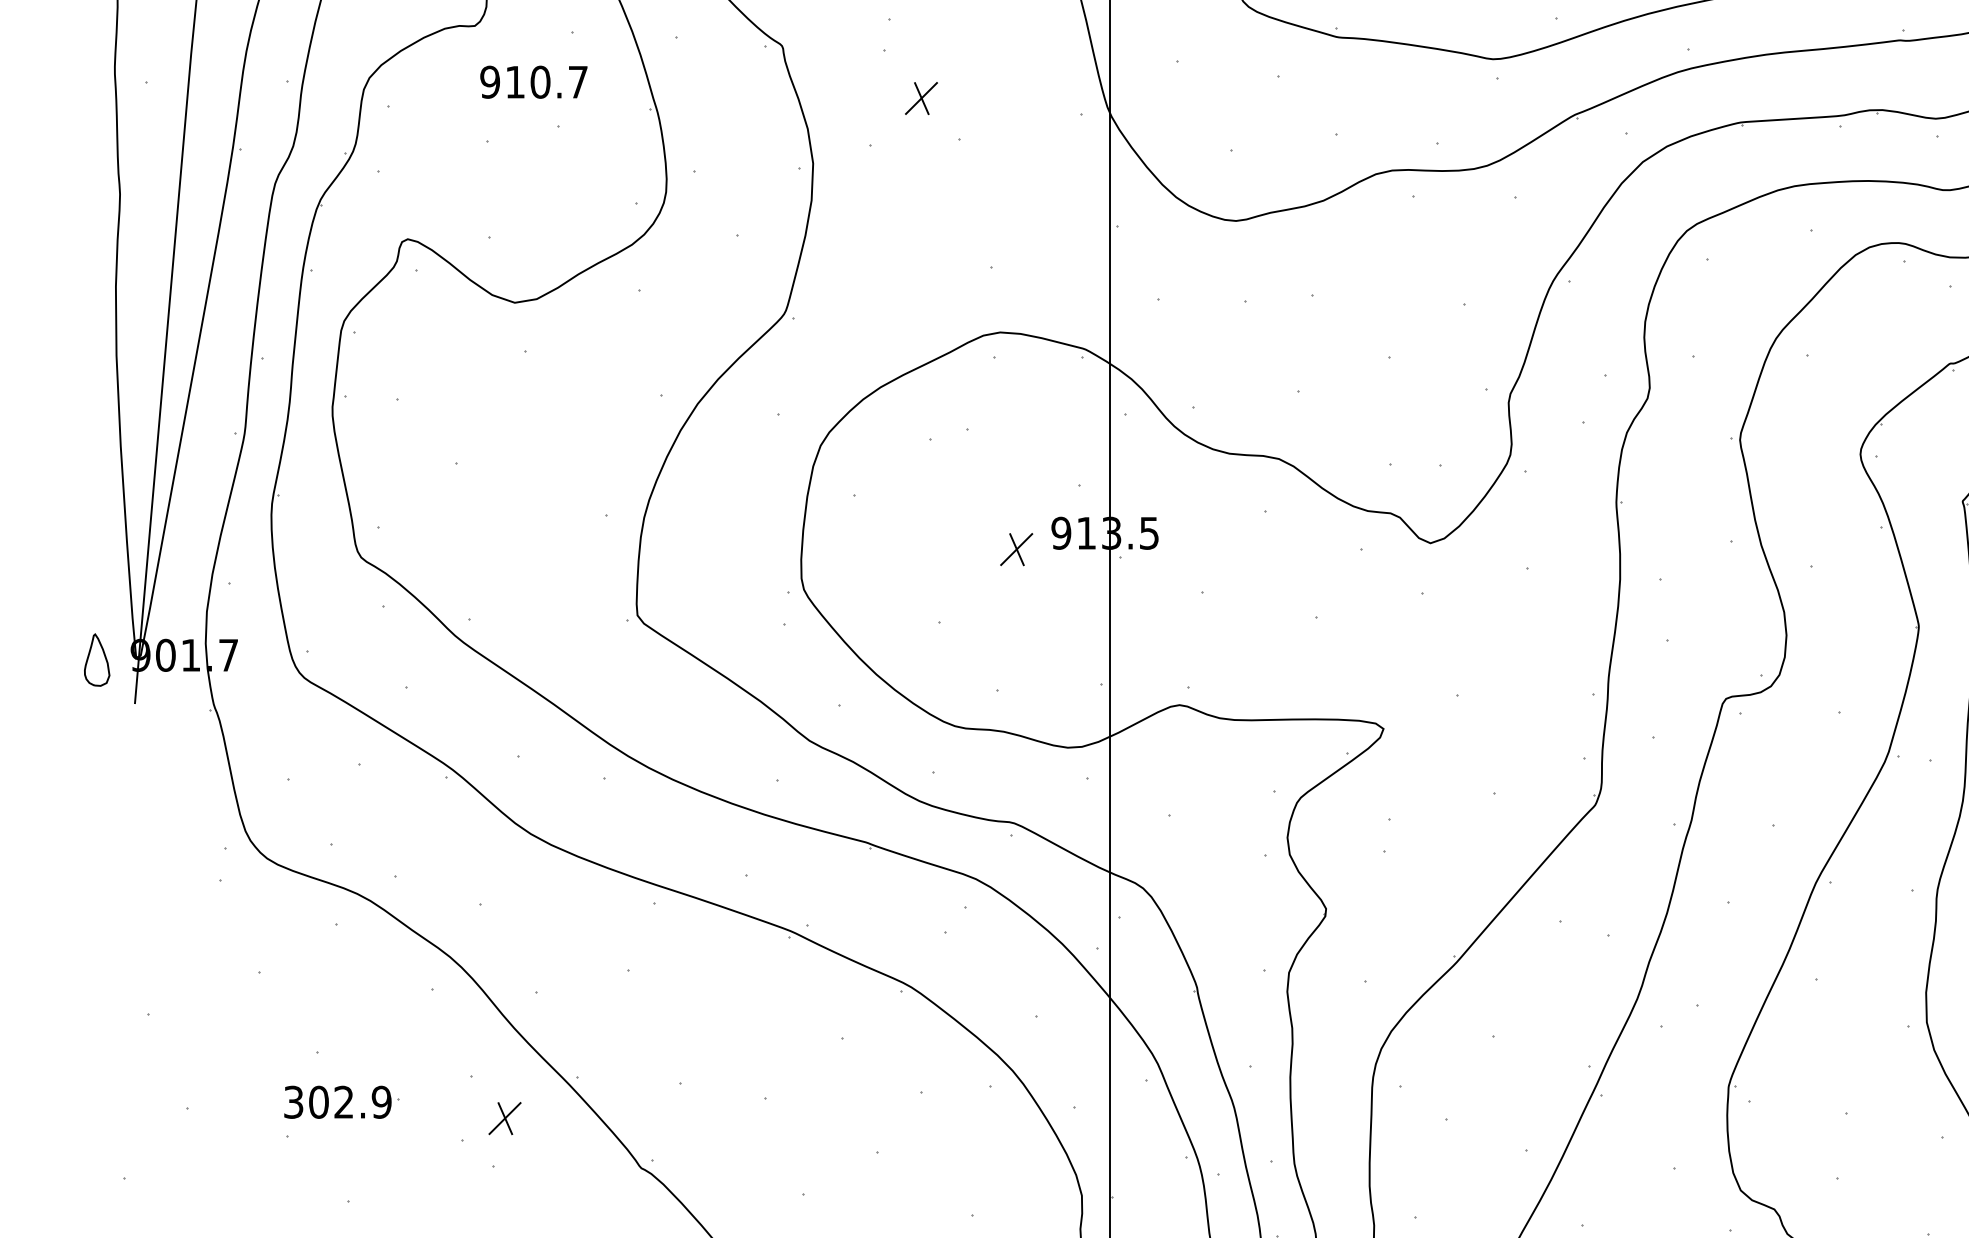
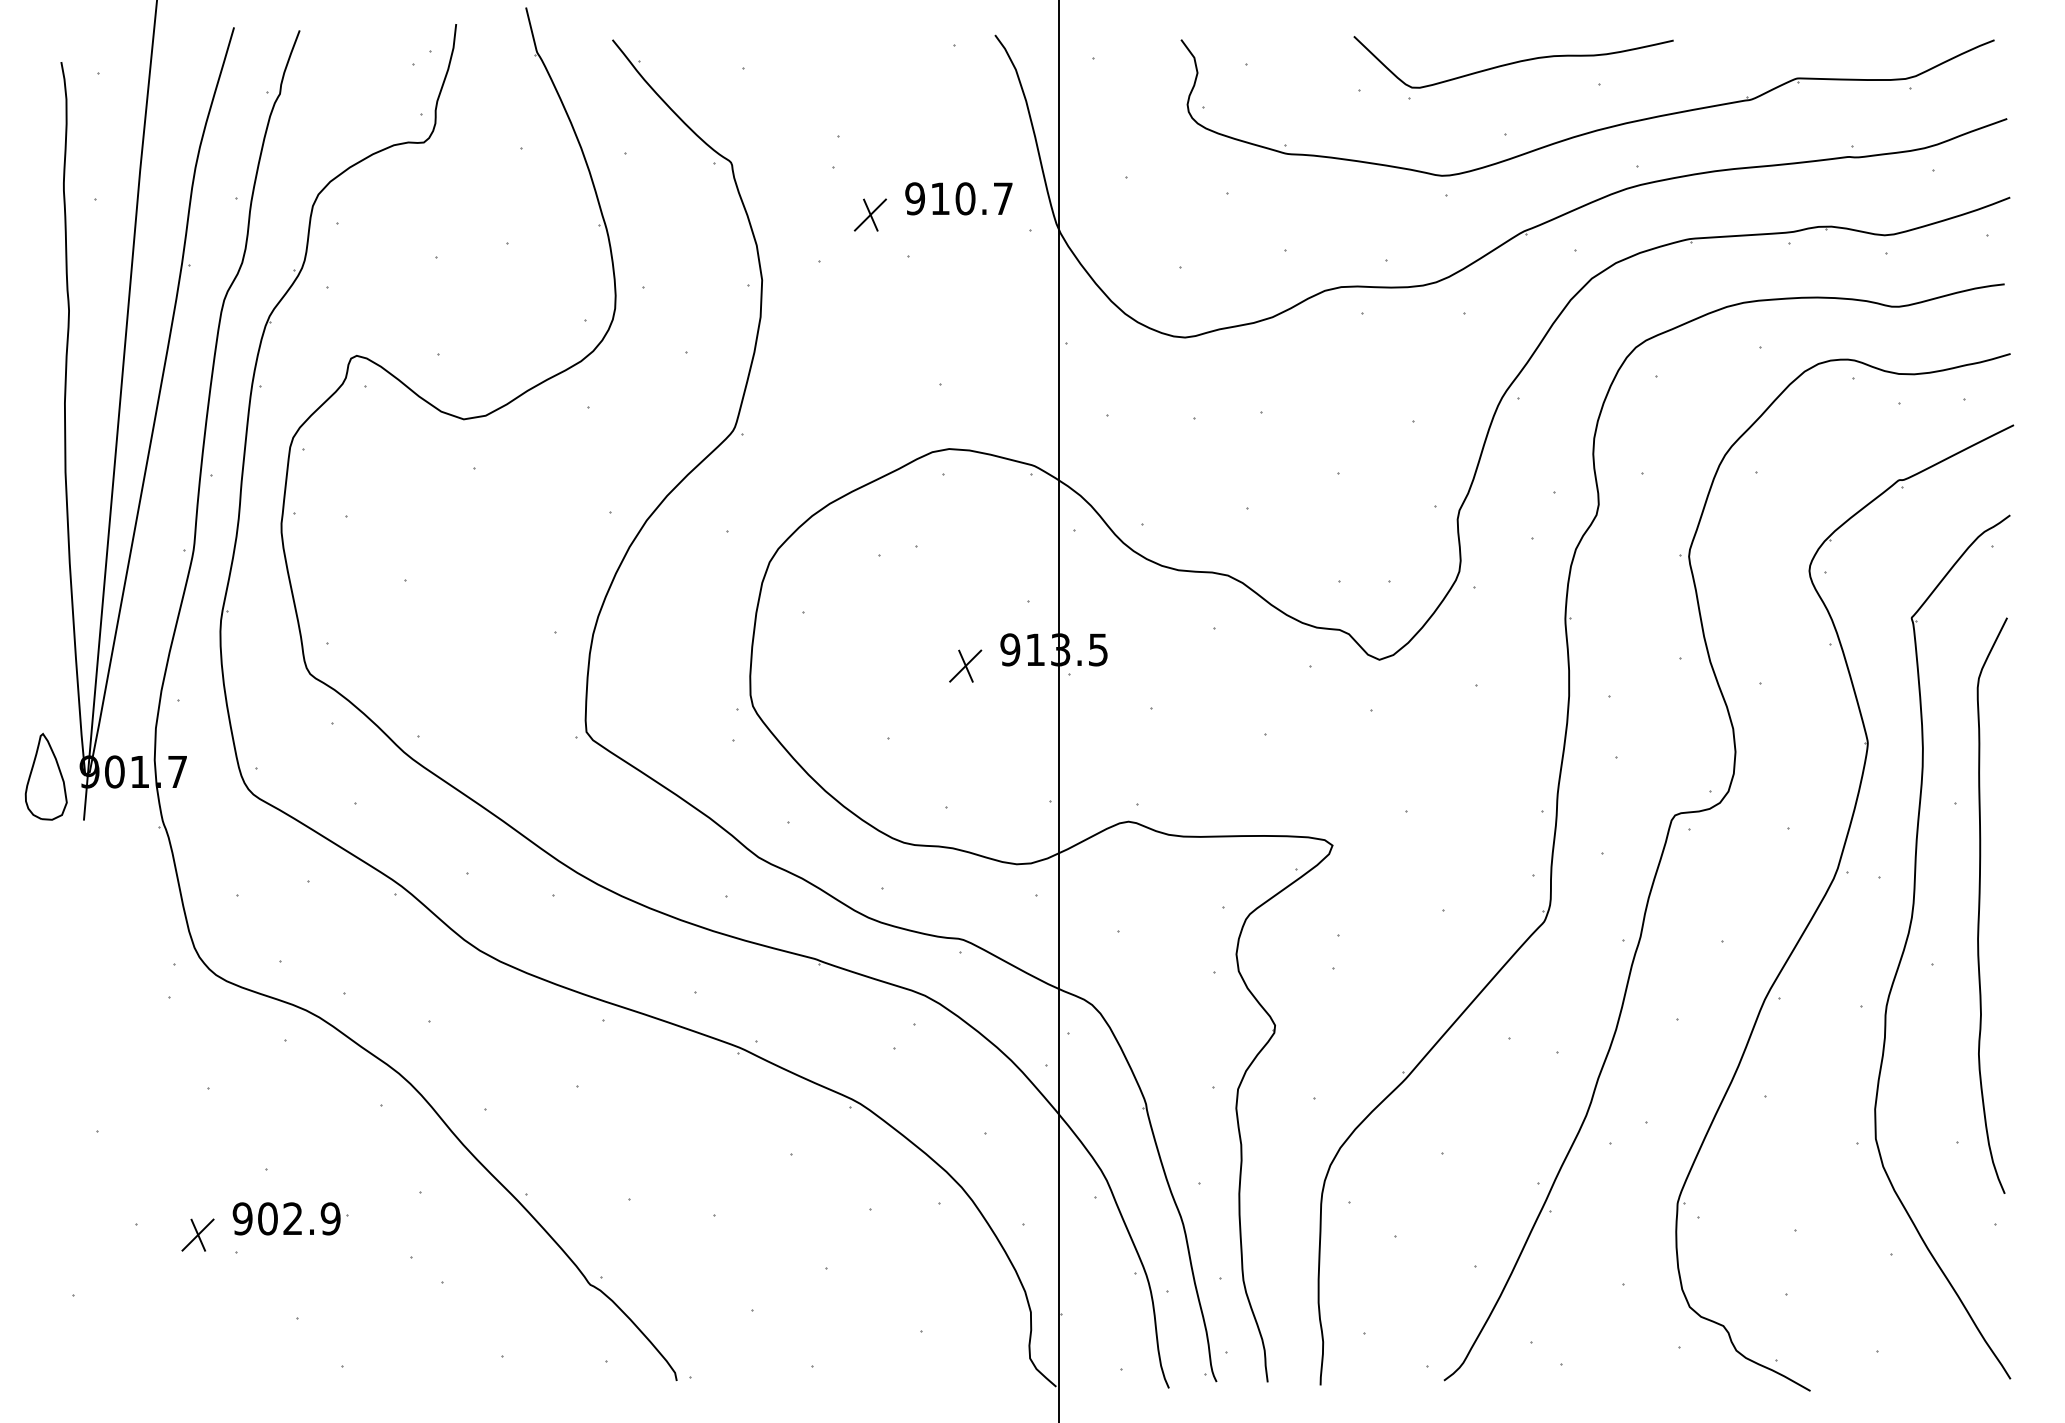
text: (533, 81) -> (958, 198), moved
part: (96, 659) -> (45, 776), size x1.67
text: (293, 1101) -> (242, 1218), 302.9 -> 902.9
part: (504, 1117) -> (197, 1234), moved

